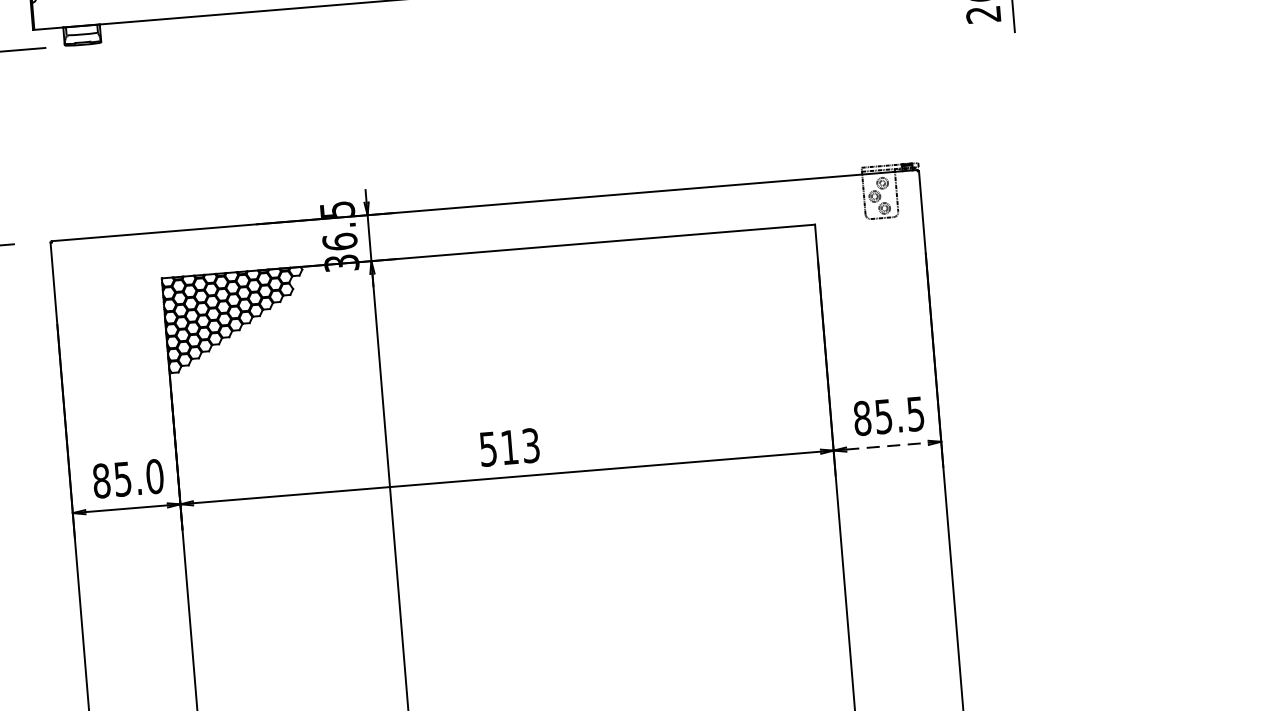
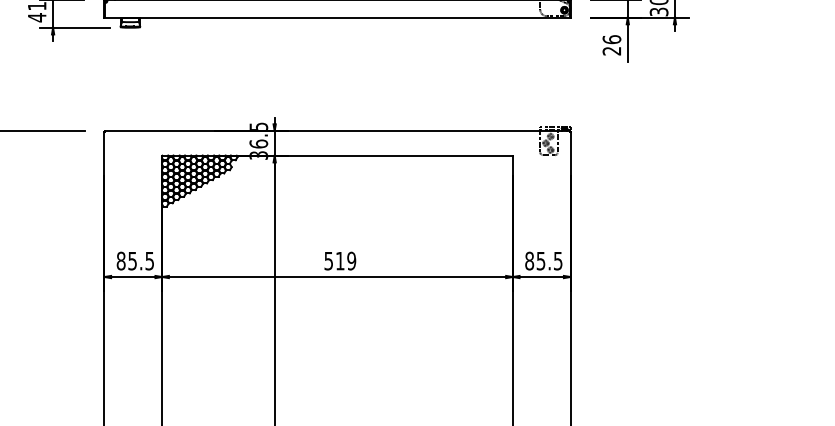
text: (530, 444) -> (351, 260), 513 -> 519
line: (888, 446) -> (542, 277), dashed -> solid
text: (154, 475) -> (149, 260), 85.0 -> 85.5

